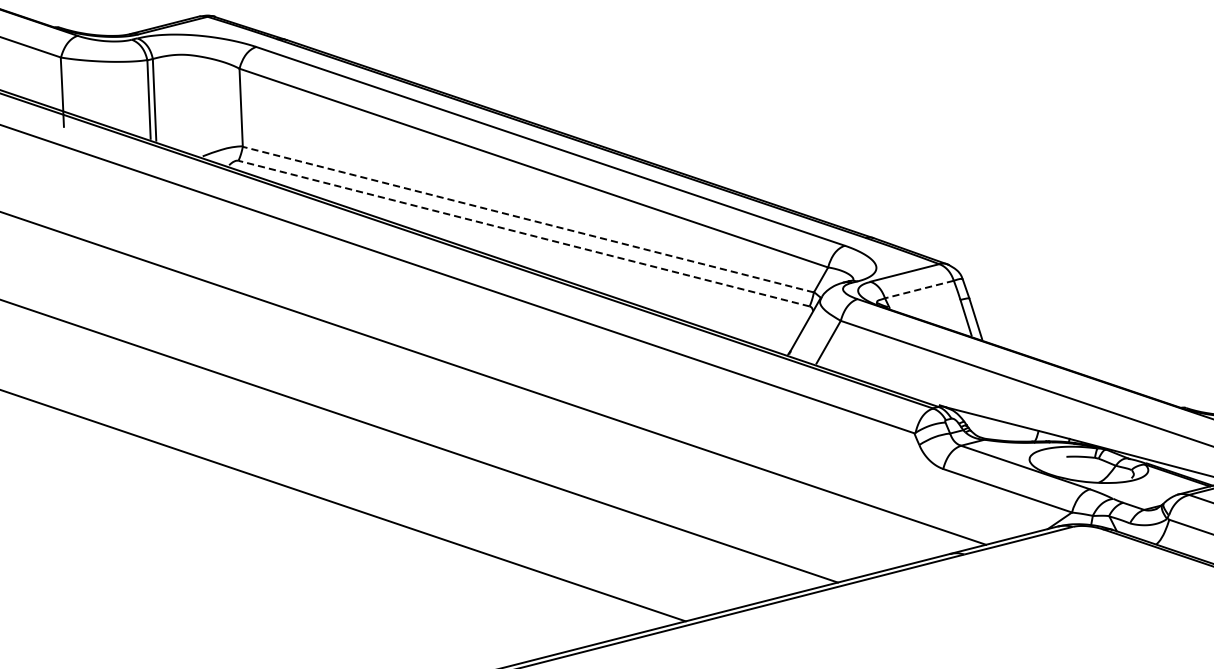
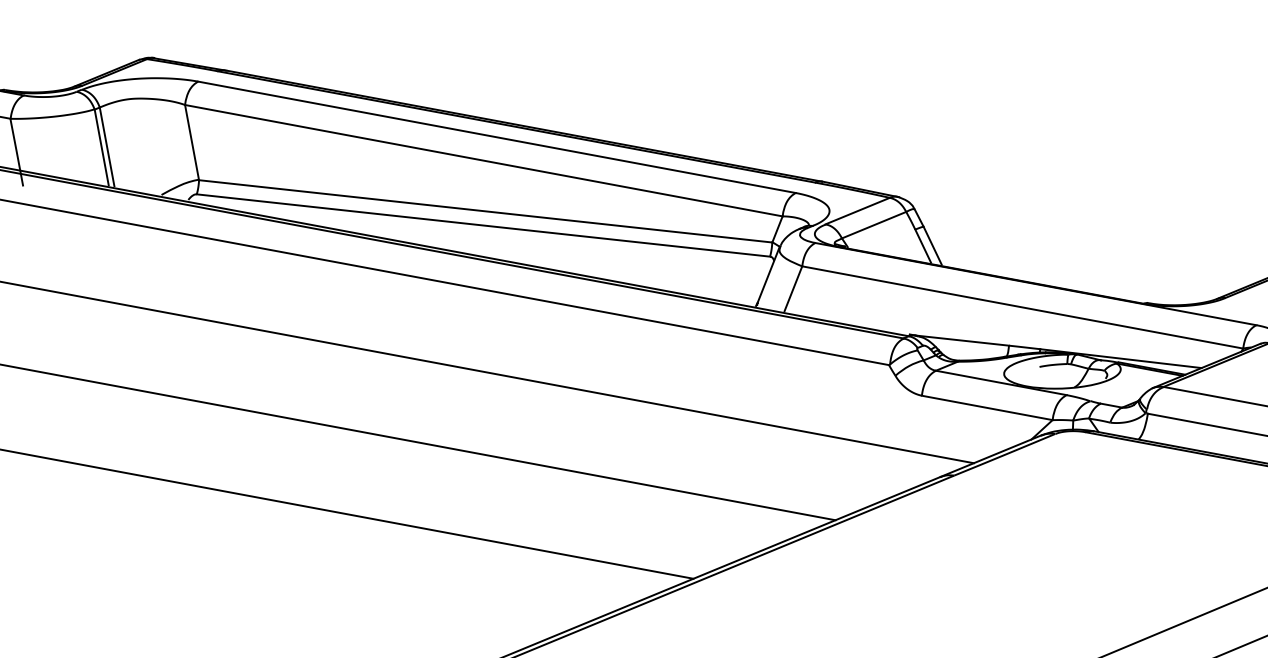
line: (528, 219) -> (485, 211), dashed -> solid
line: (523, 233) -> (482, 225), dashed -> solid
line: (919, 289) -> (874, 225), dashed -> solid

